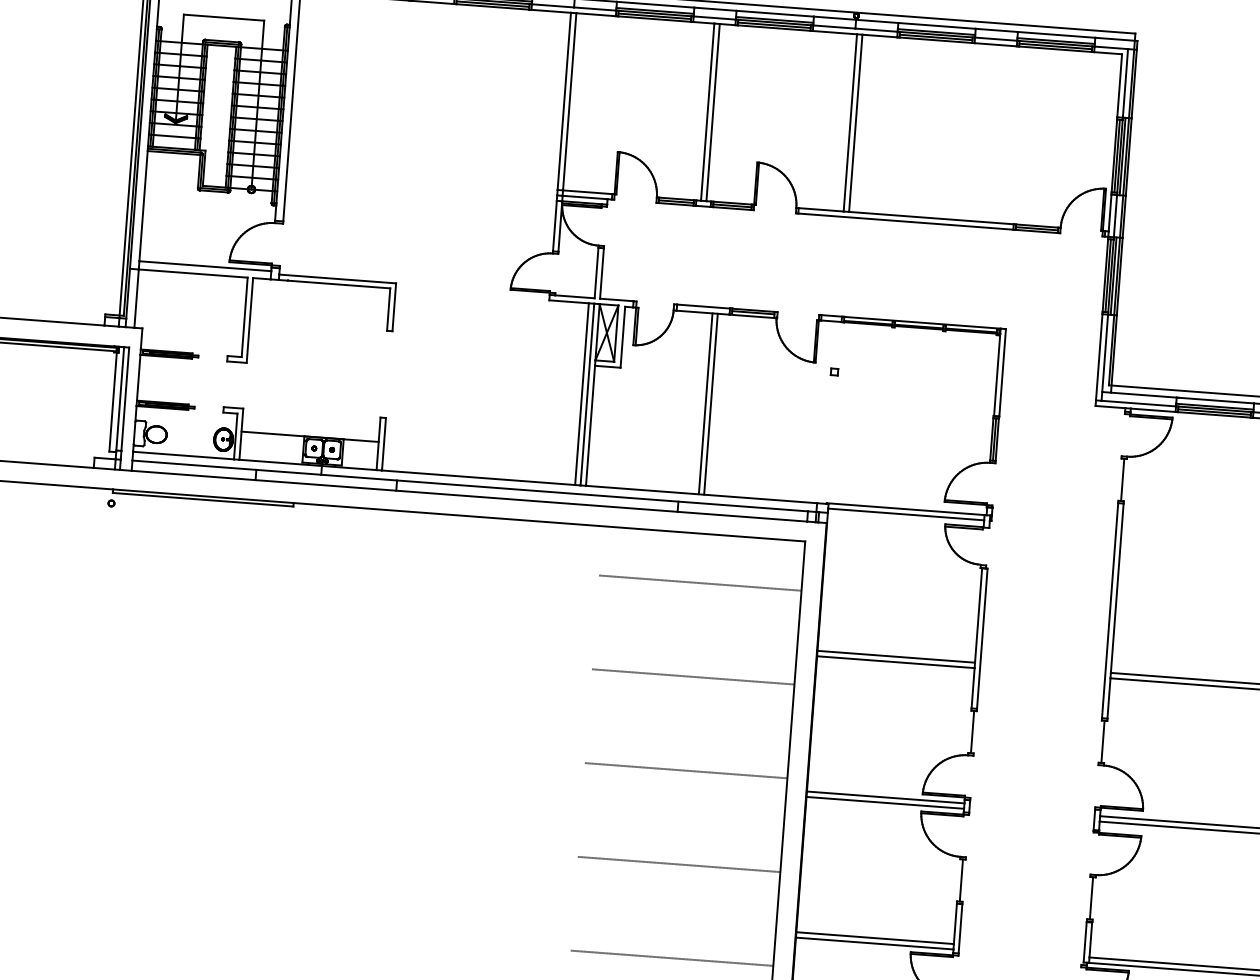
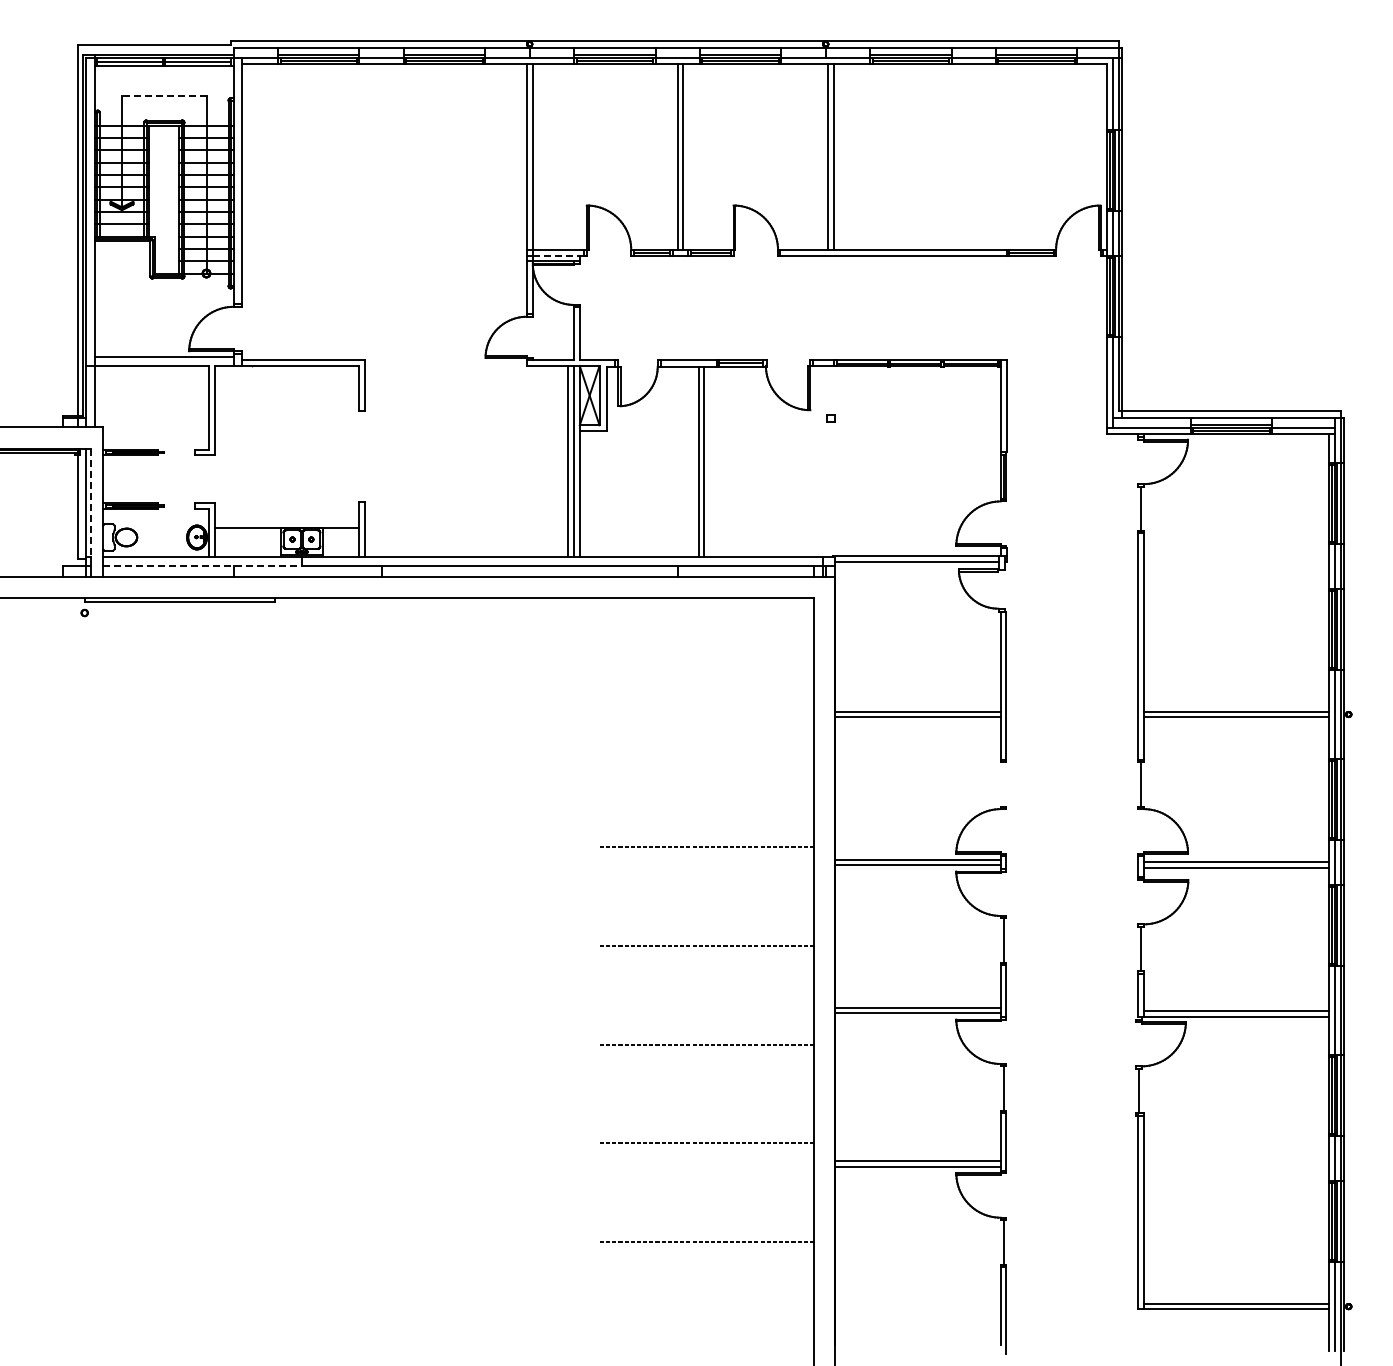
line: (223, 17) -> (163, 95), solid -> dashed
line: (585, 197) -> (556, 255), solid -> dashed
line: (124, 399) -> (90, 503), solid -> dashed
line: (227, 467) -> (203, 566), solid -> dashed
line: (699, 583) -> (706, 650), removed
line: (692, 676) -> (706, 748), removed
line: (972, 732) -> (1003, 784), removed

